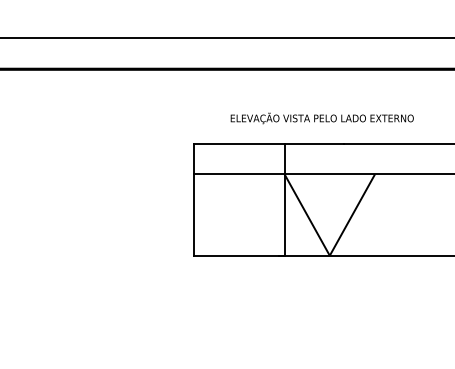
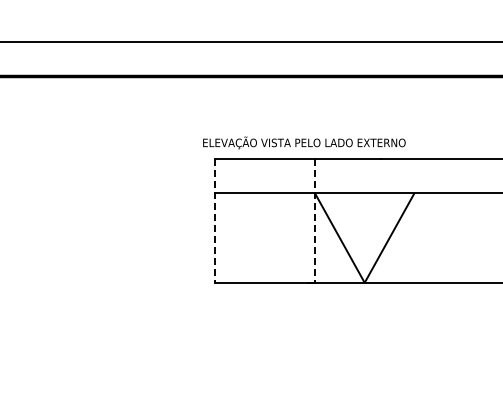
text: (322, 118) -> (304, 142), moved
line: (194, 199) -> (214, 220), solid -> dashed
line: (284, 199) -> (314, 220), solid -> dashed

